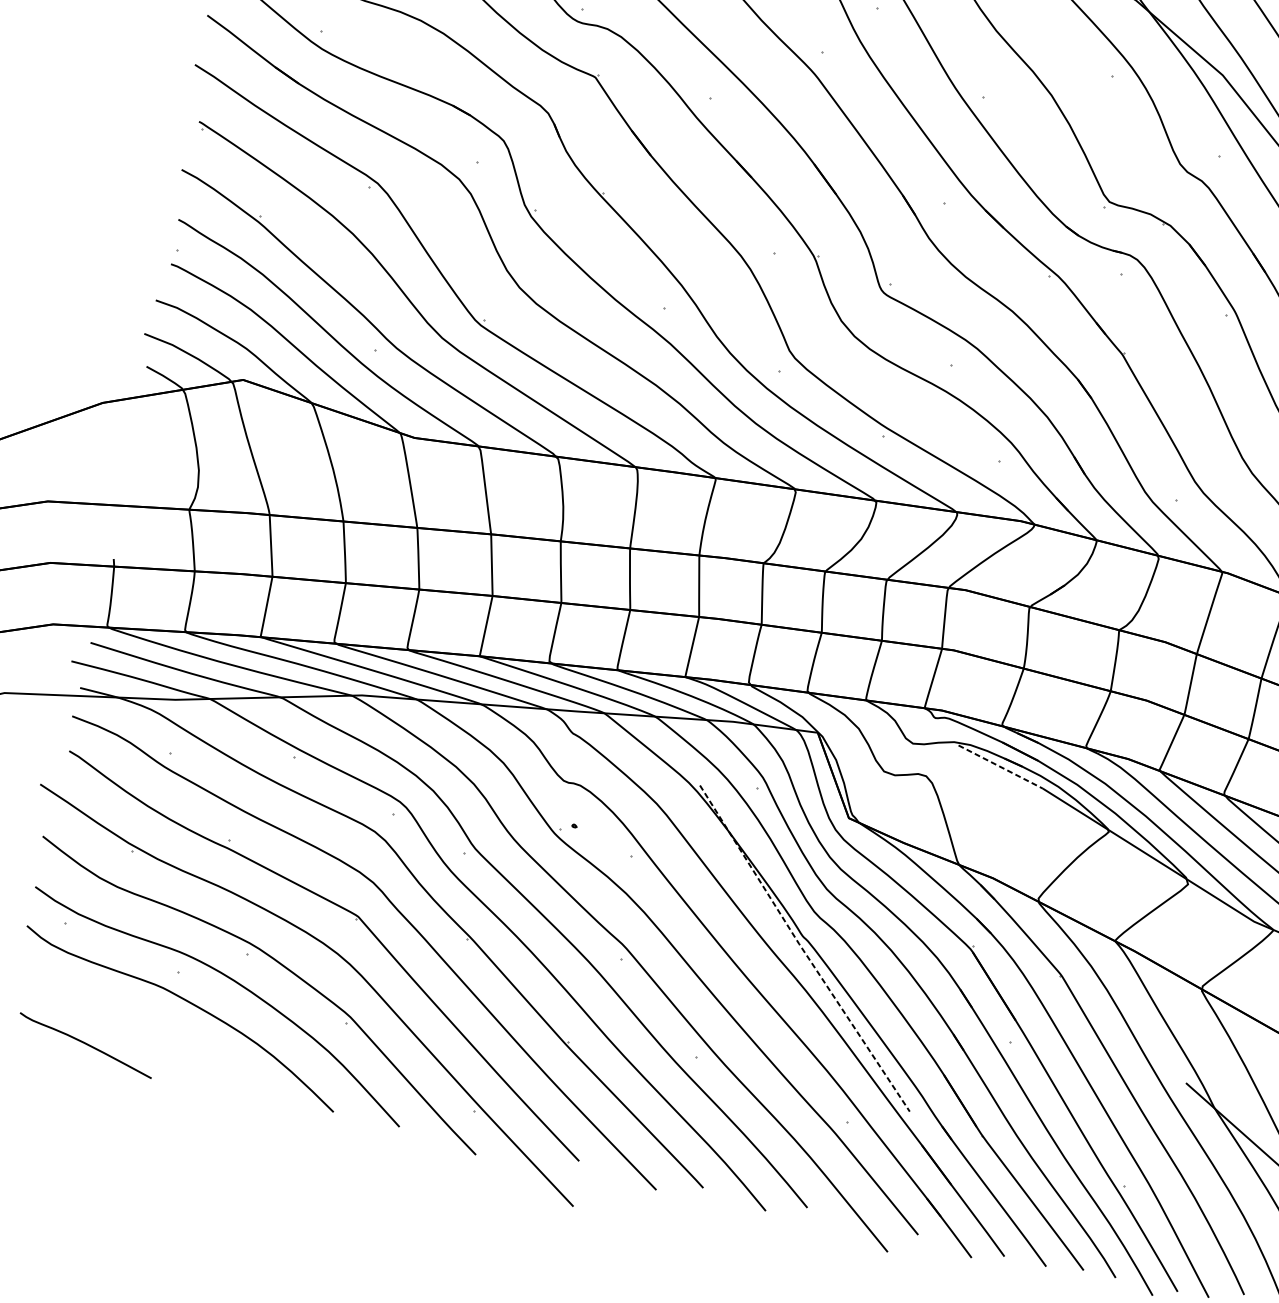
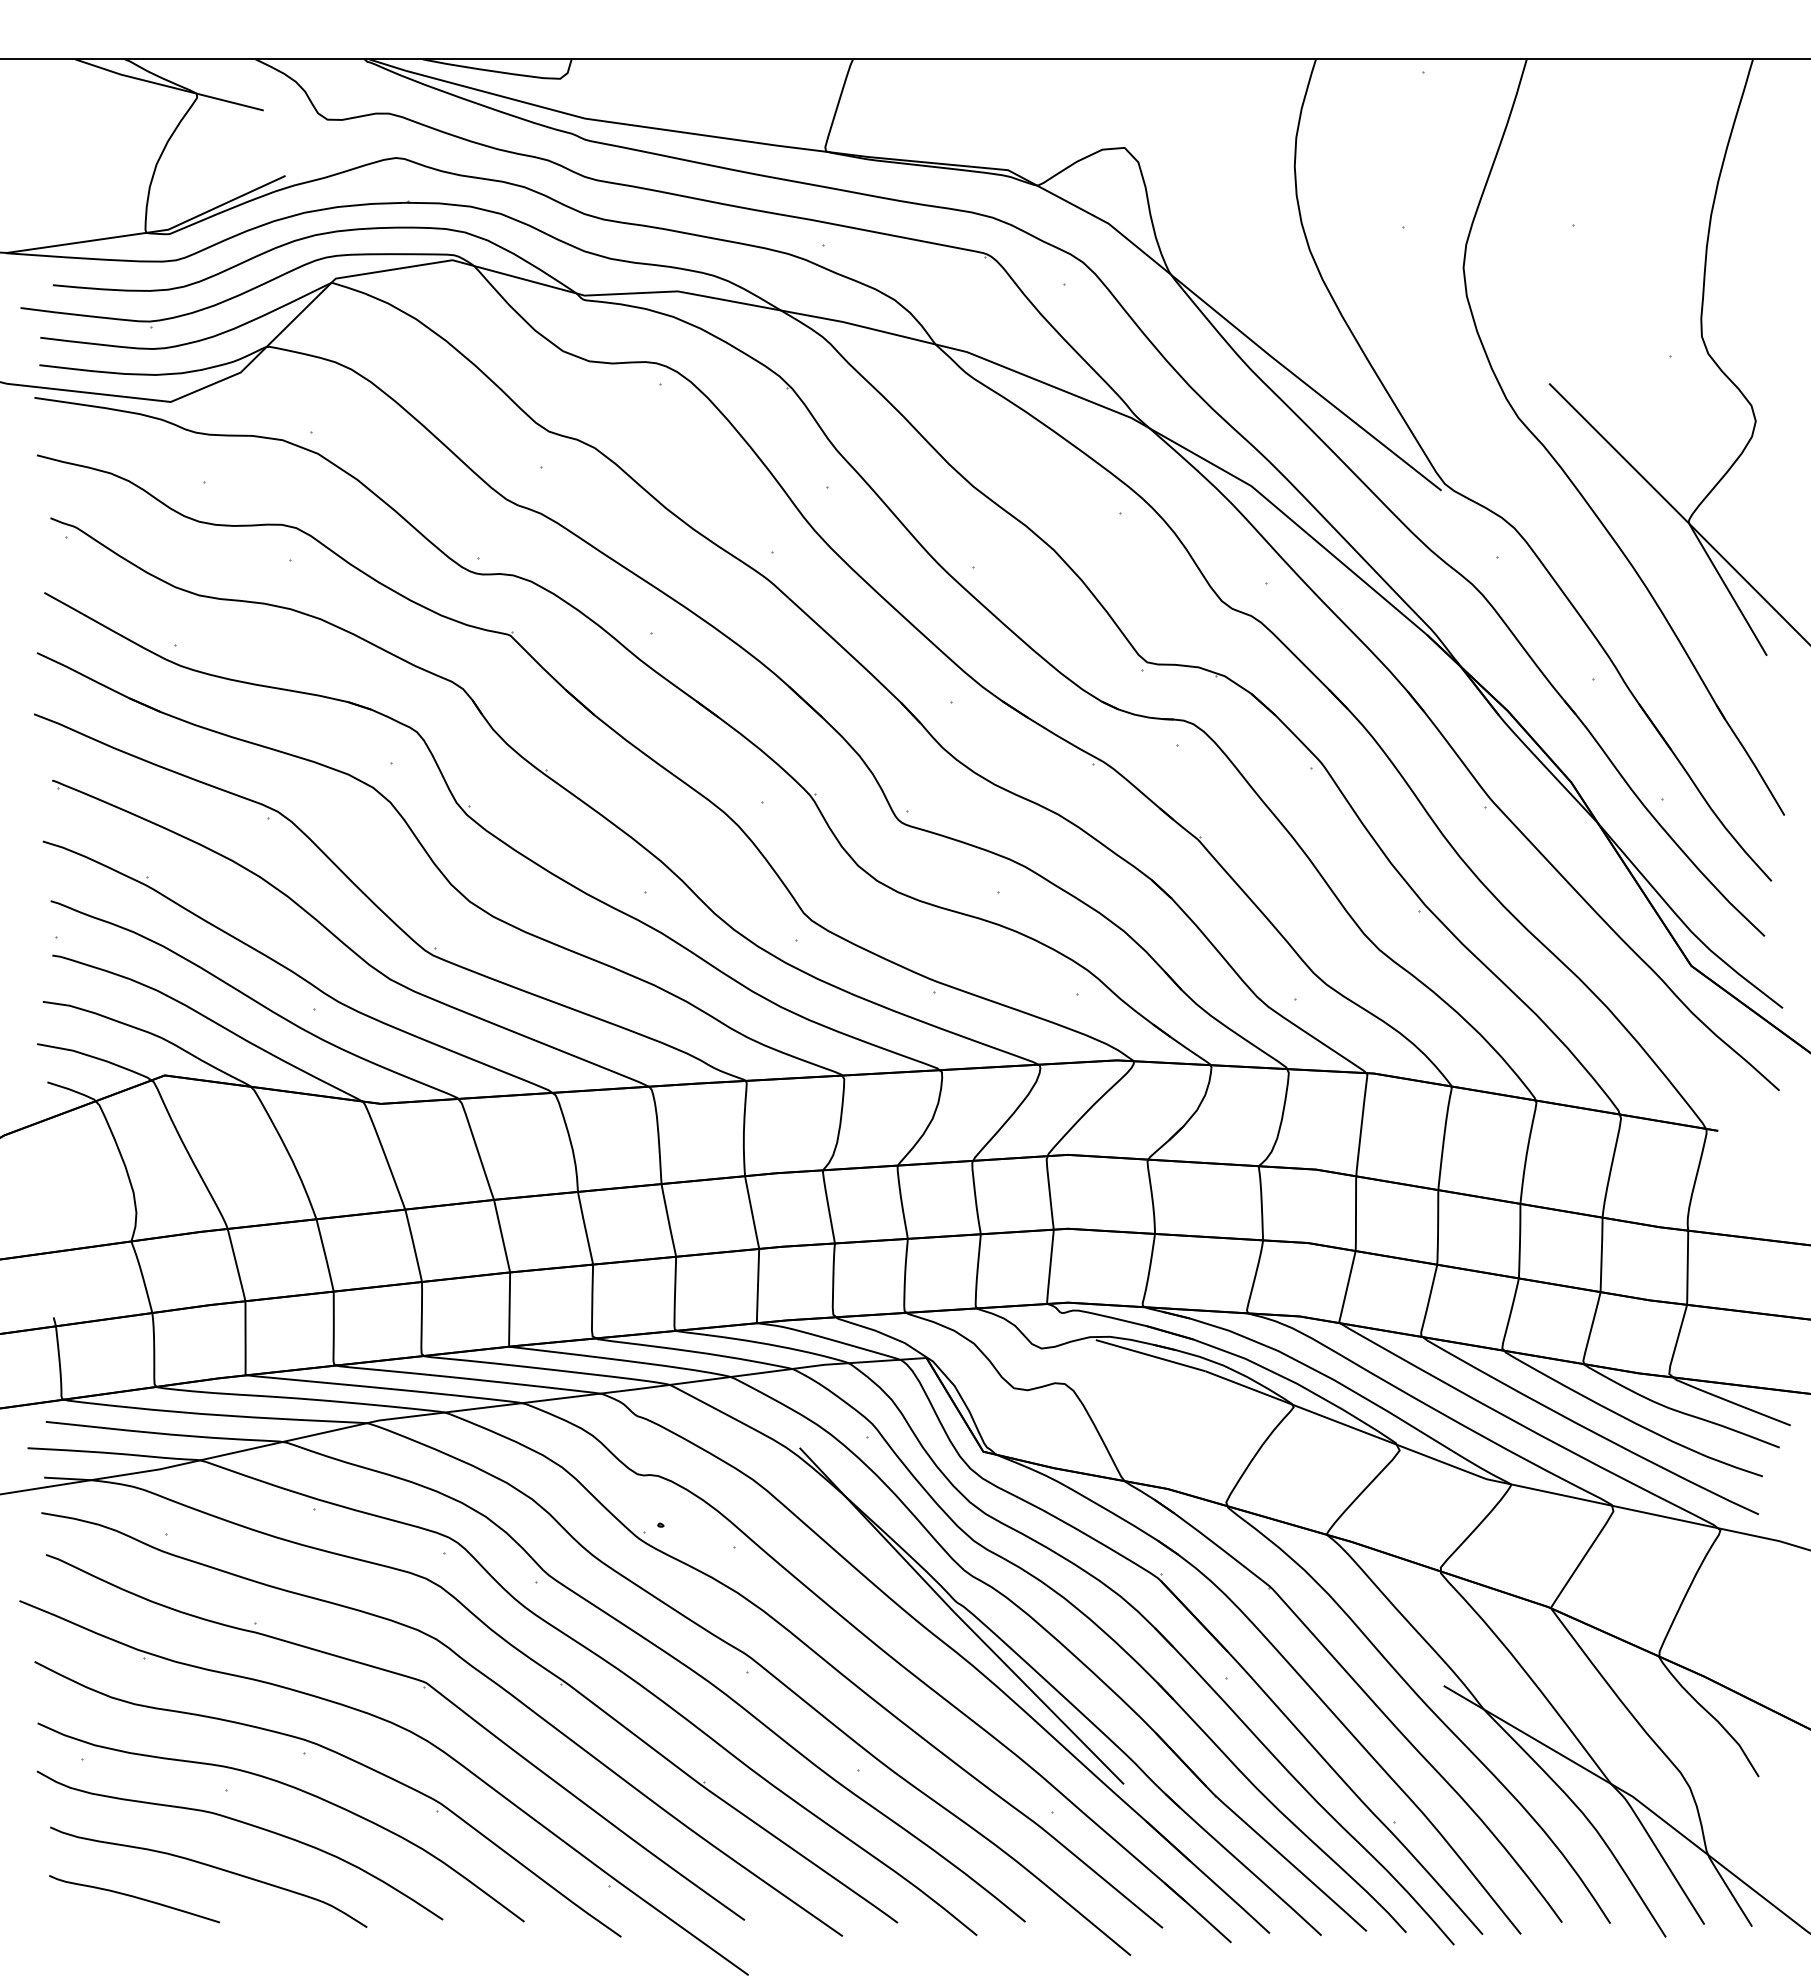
line: (1001, 766) -> (1151, 1355), dashed -> solid
line: (802, 949) -> (959, 1617), dashed -> solid
curve: (153, 1032) -> (211, 1867), added

